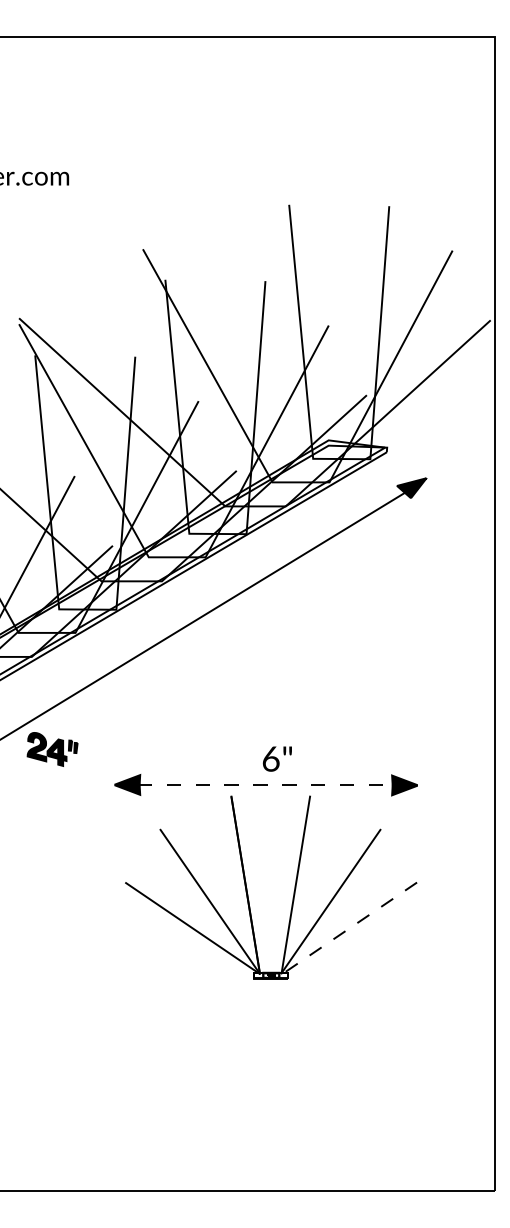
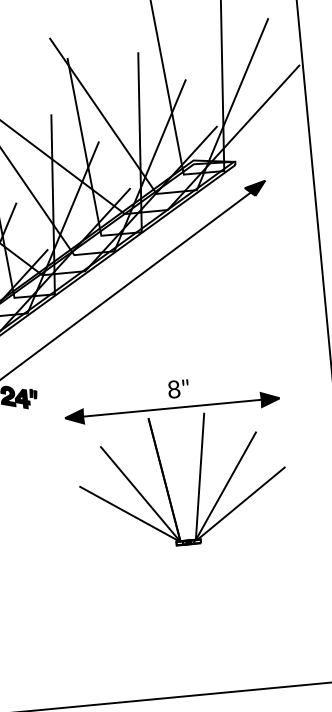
text: (270, 758) -> (173, 389), 6" -> 8"
line: (268, 785) -> (174, 408), dashed -> solid
line: (349, 928) -> (240, 503), dashed -> solid

